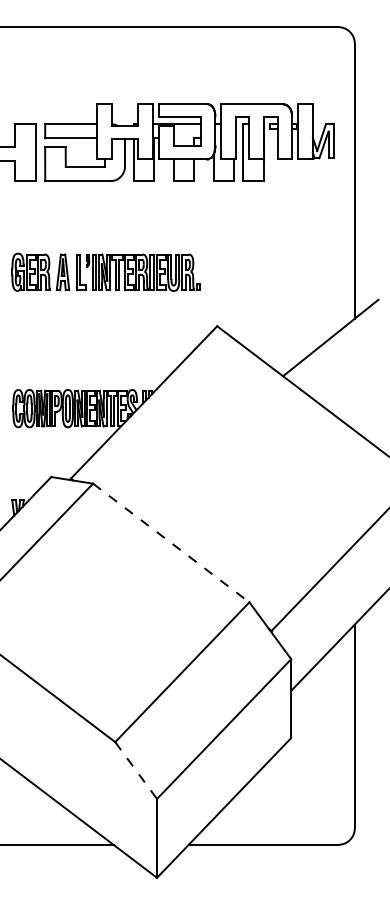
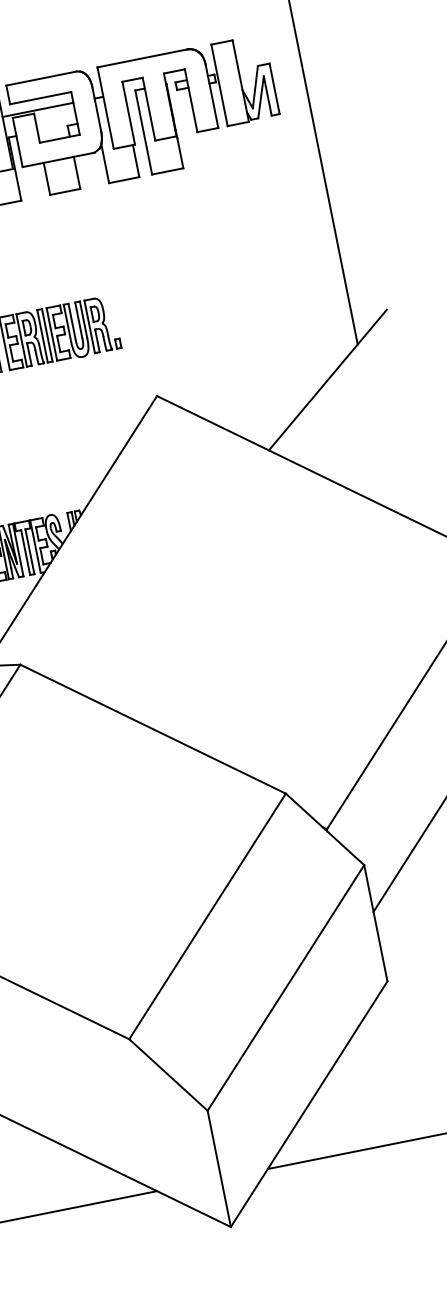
line: (171, 543) -> (153, 729), dashed -> solid
line: (136, 770) -> (168, 1074), dashed -> solid

